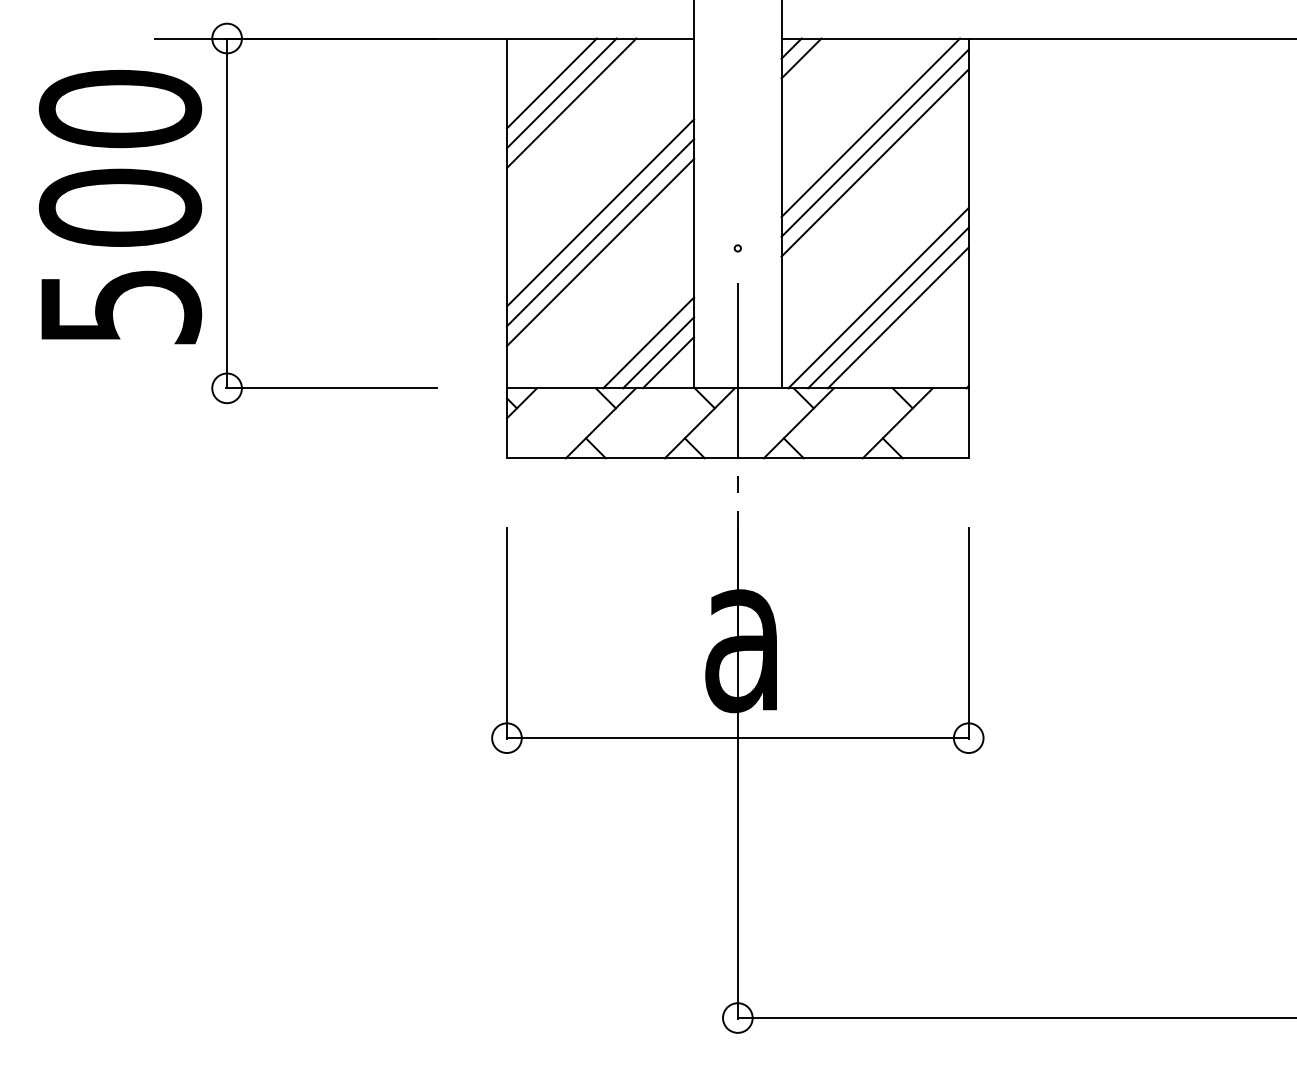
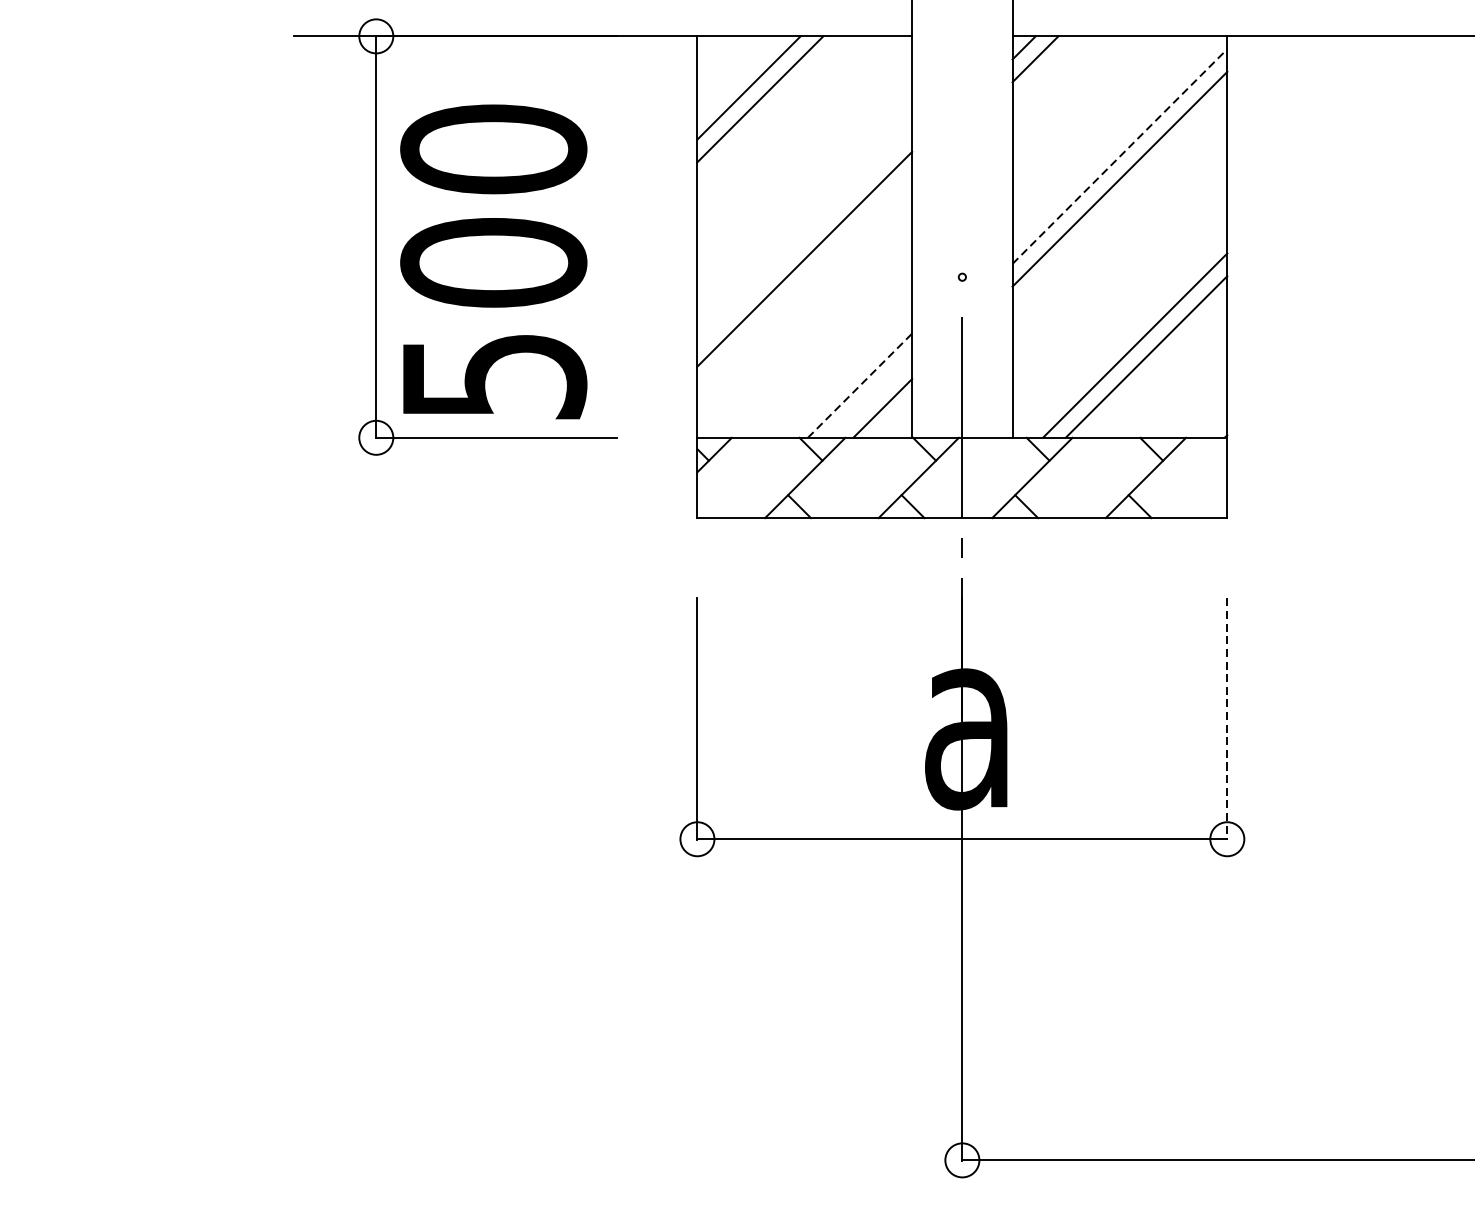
line: (571, 103) -> (771, 110), removed
line: (870, 127) -> (1114, 138), removed
line: (875, 142) -> (1120, 155), solid -> dashed
text: (120, 207) -> (493, 262), moved
line: (600, 212) -> (804, 236), removed
line: (600, 252) -> (804, 281), removed
line: (878, 297) -> (1123, 333), removed
line: (649, 342) -> (861, 385), solid -> dashed
line: (658, 352) -> (871, 396), removed
line: (968, 634) -> (1227, 720), solid -> dashed

